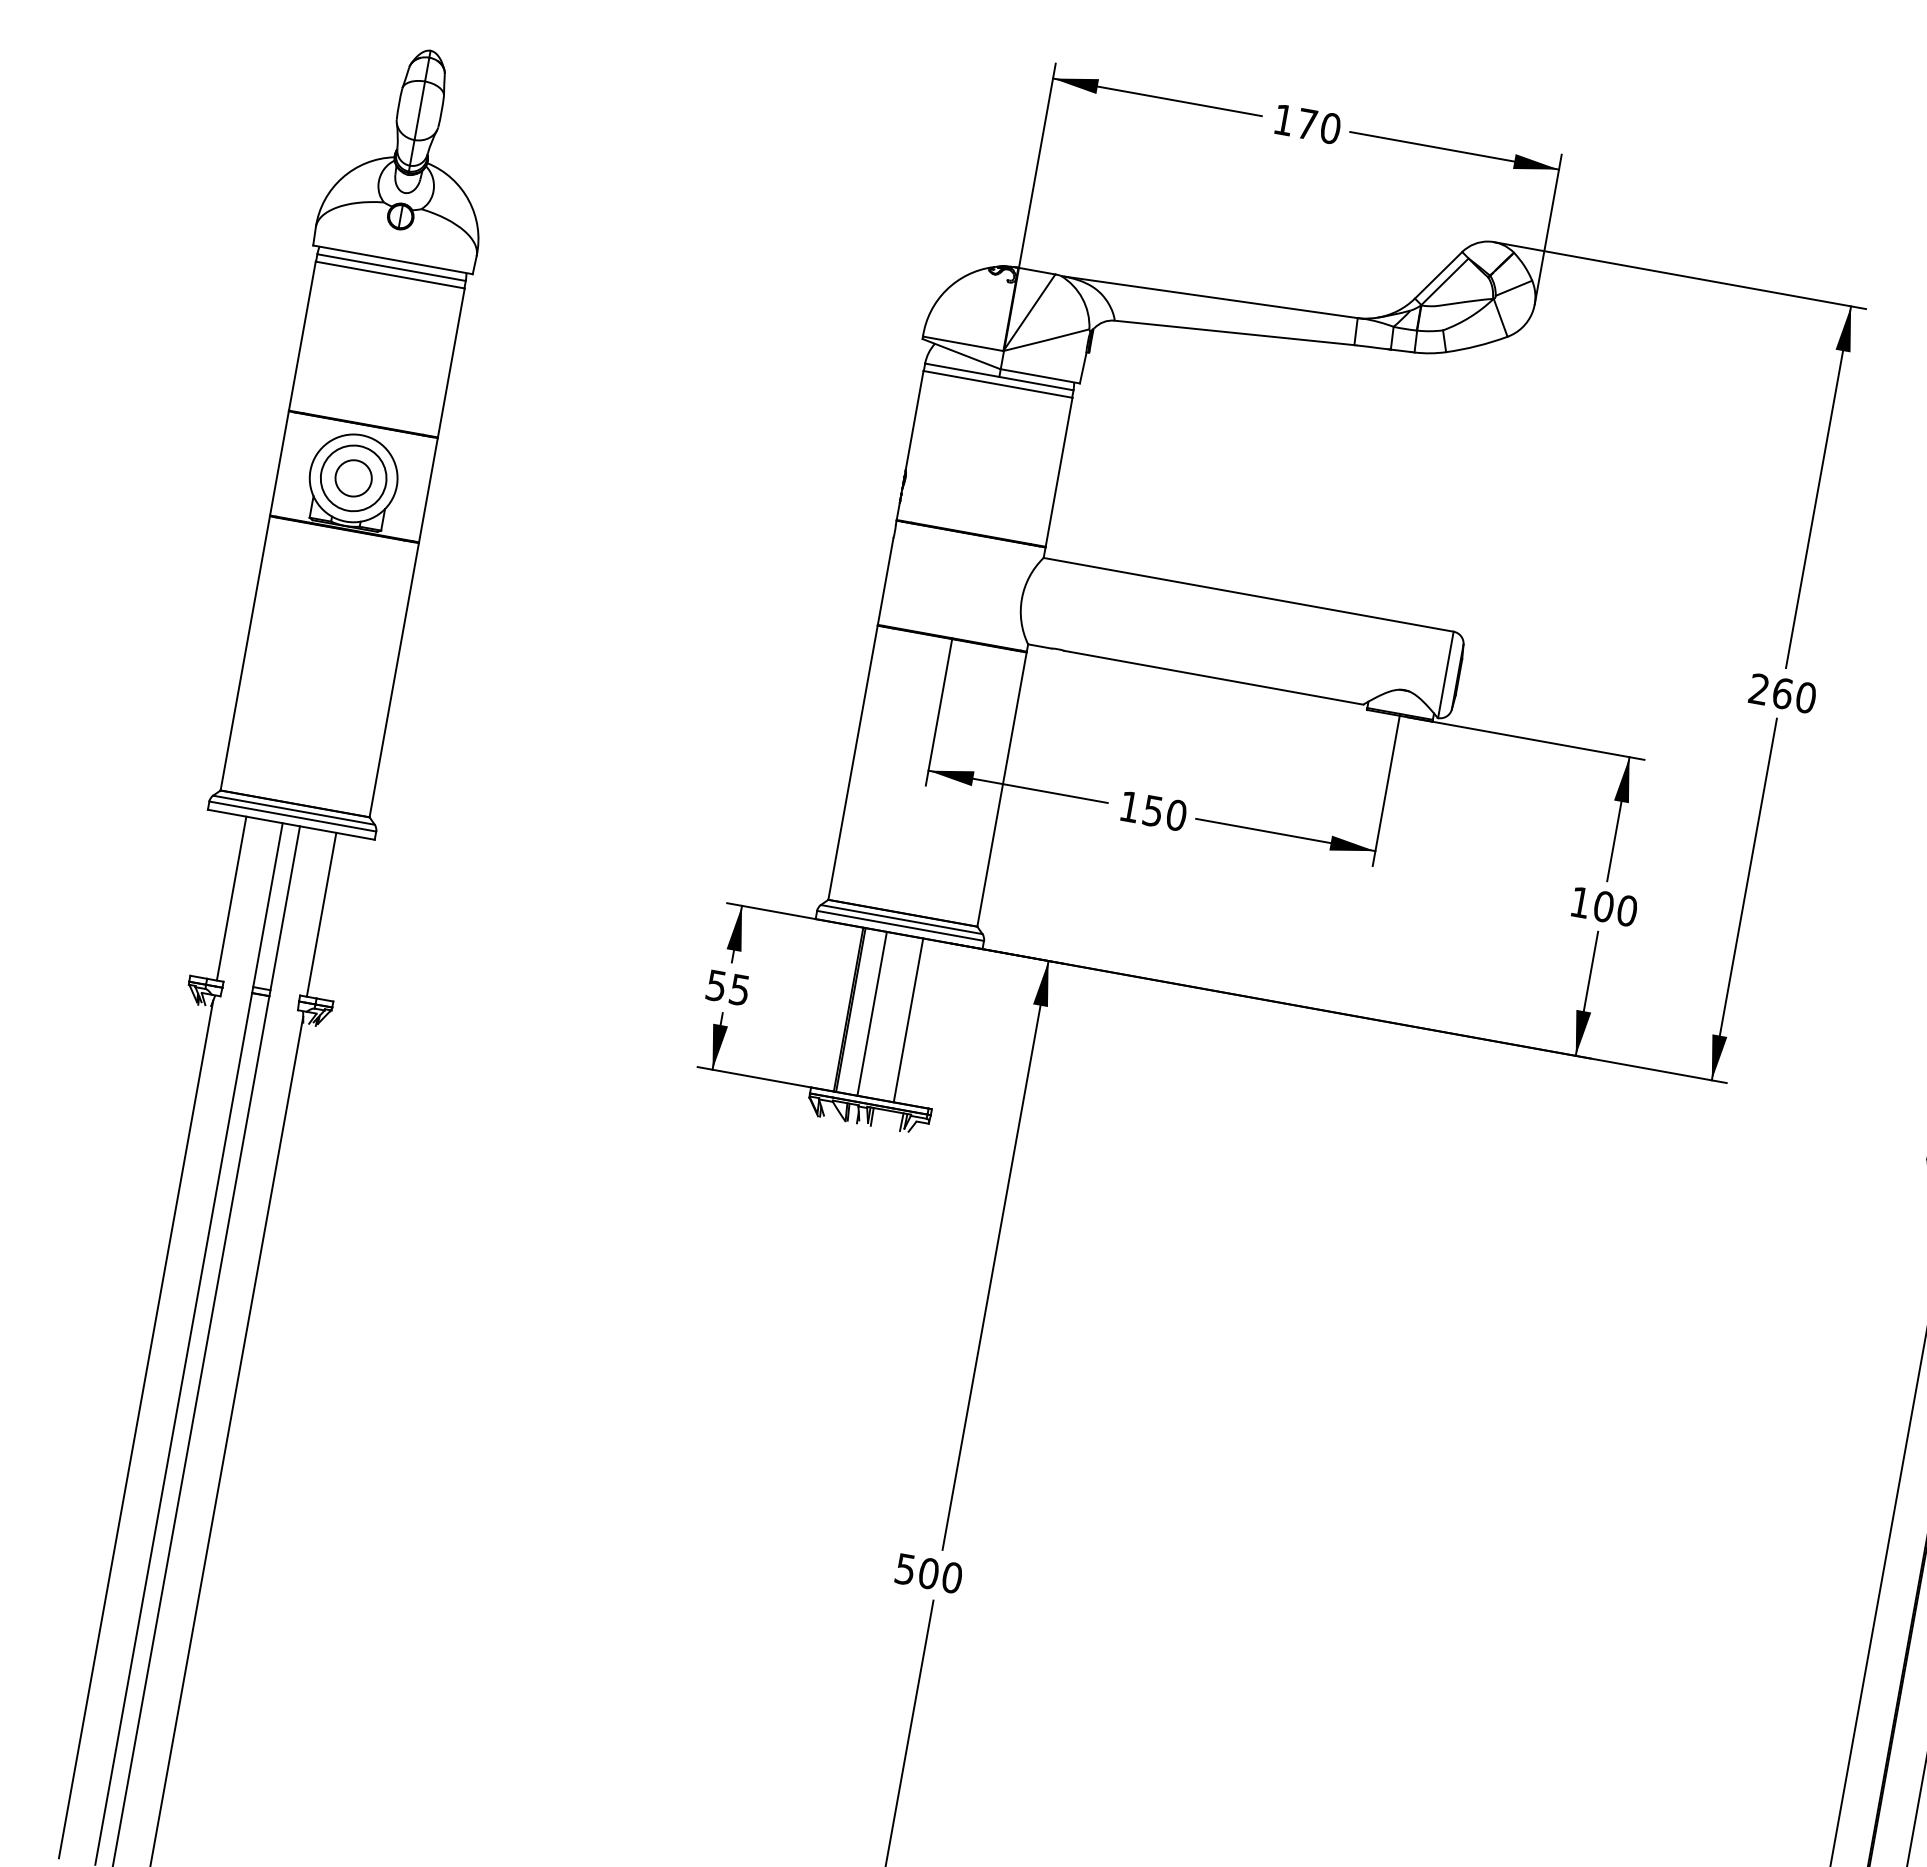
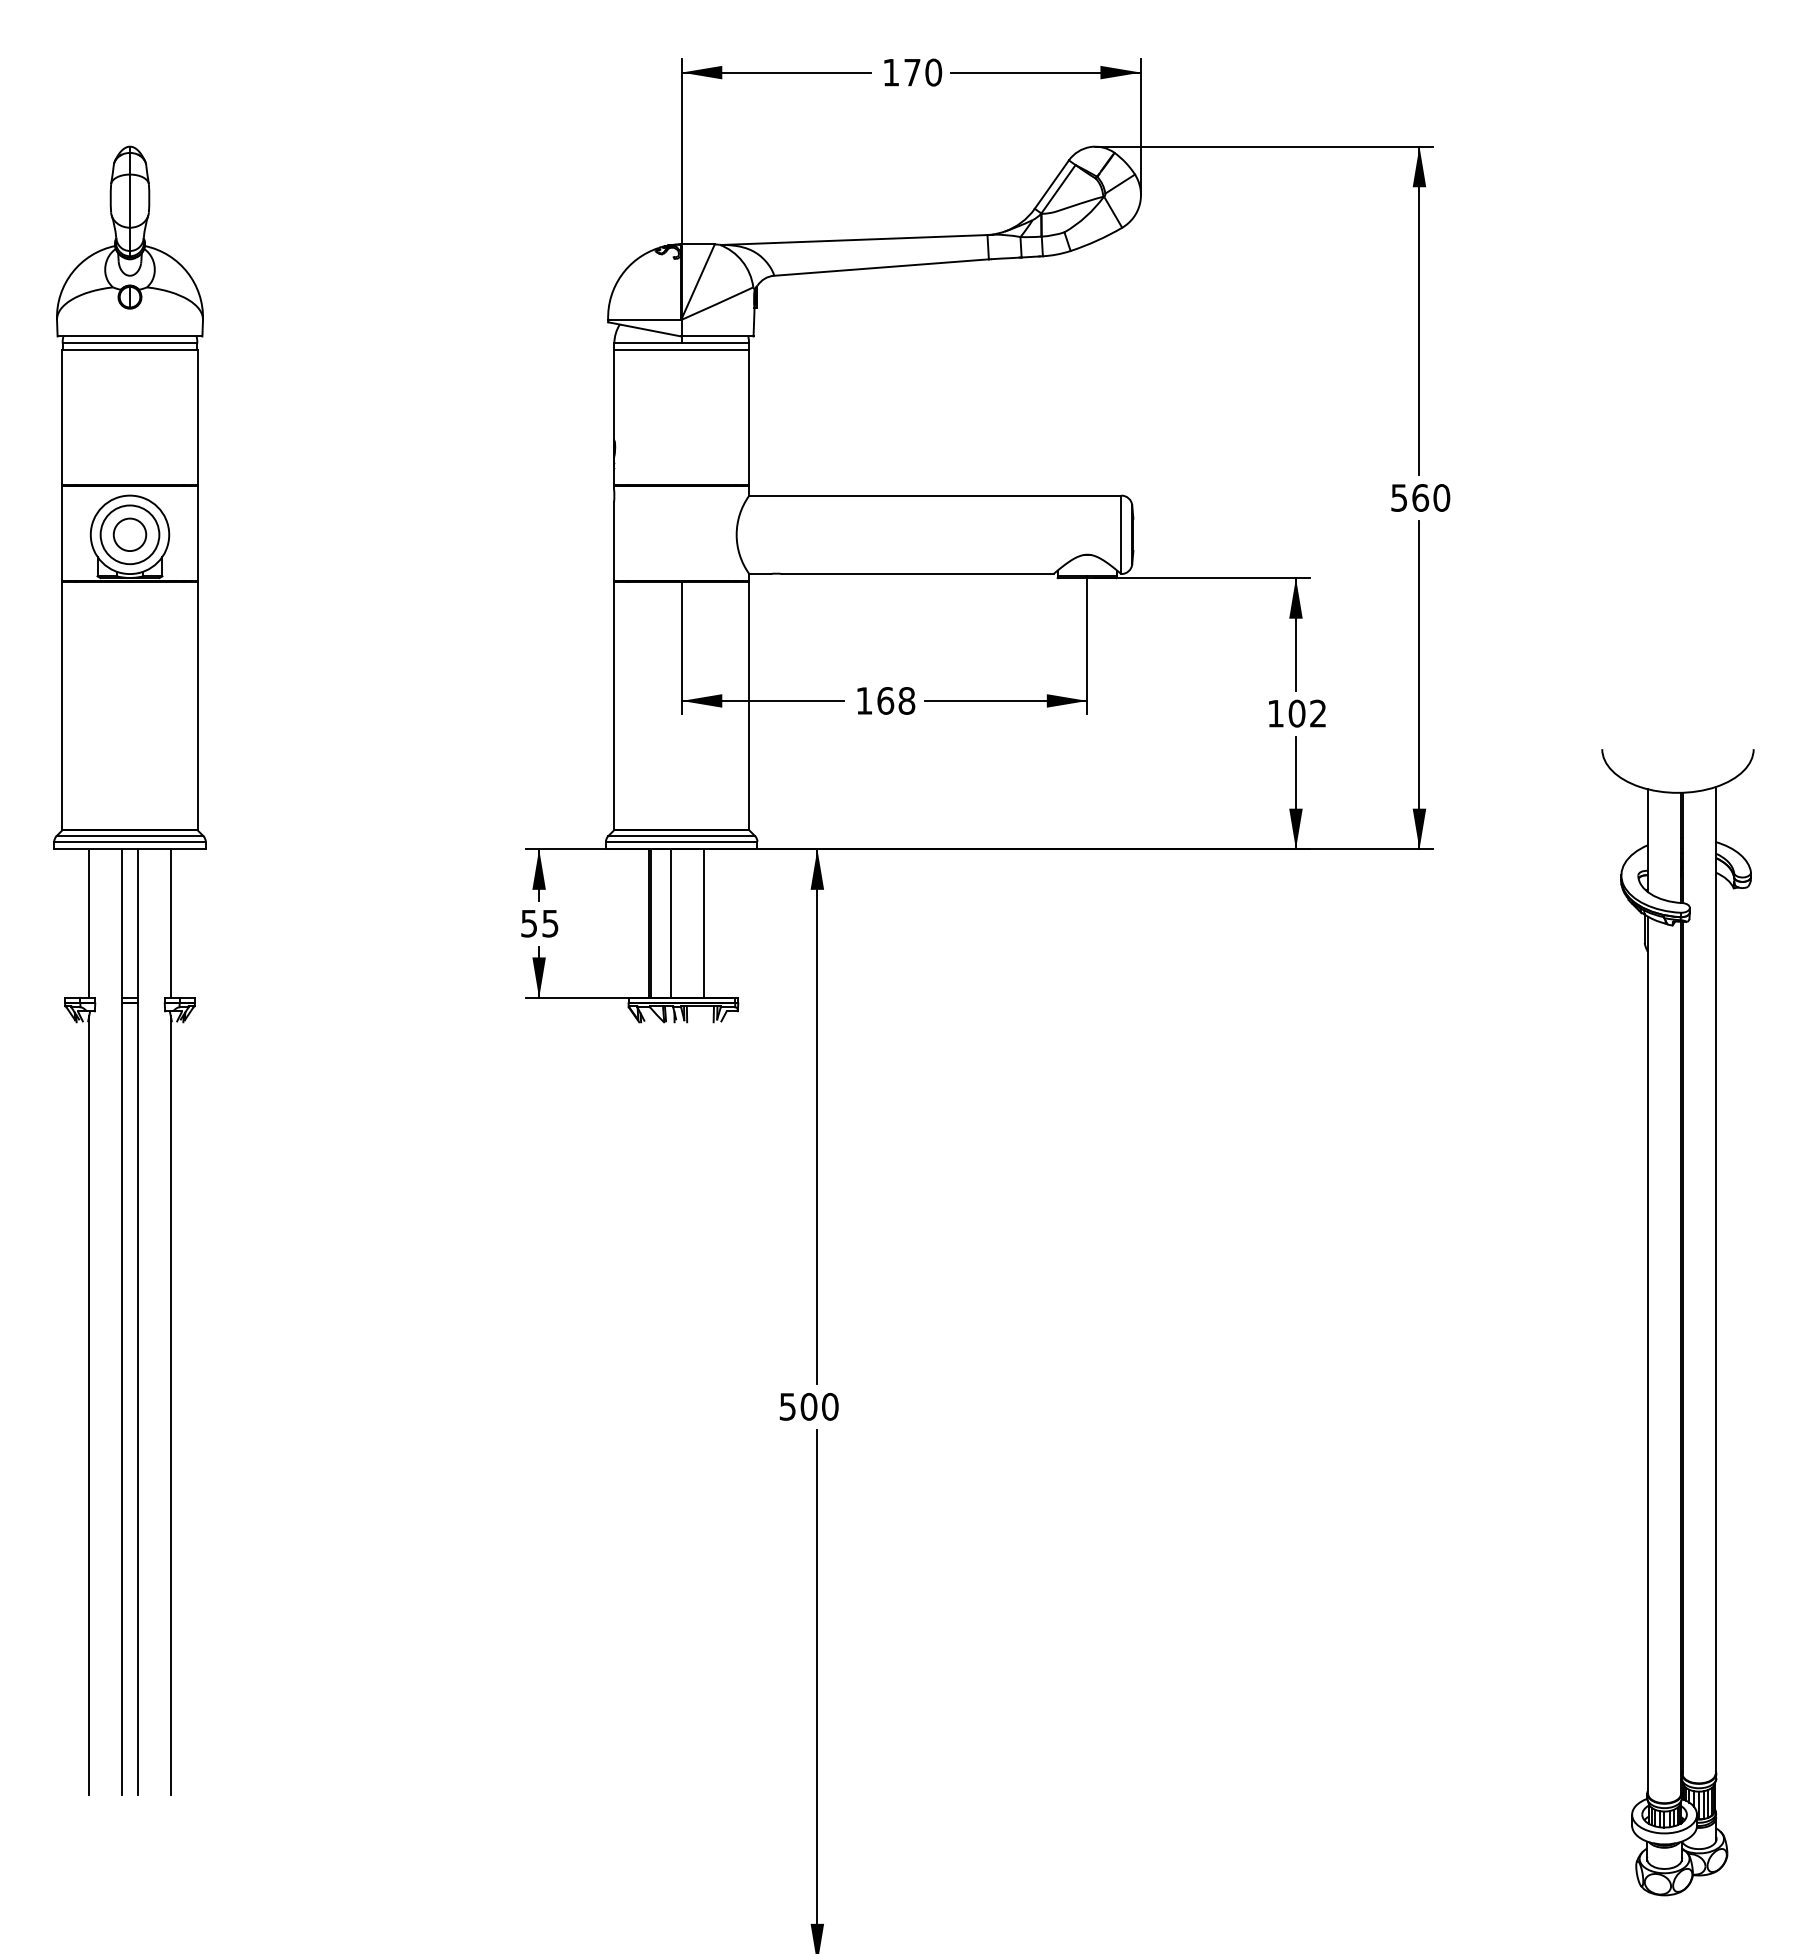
text: (1759, 688) -> (1399, 497), 260 -> 560
text: (1165, 812) -> (896, 700), 150 -> 168
text: (1627, 910) -> (1318, 713), 100 -> 102

